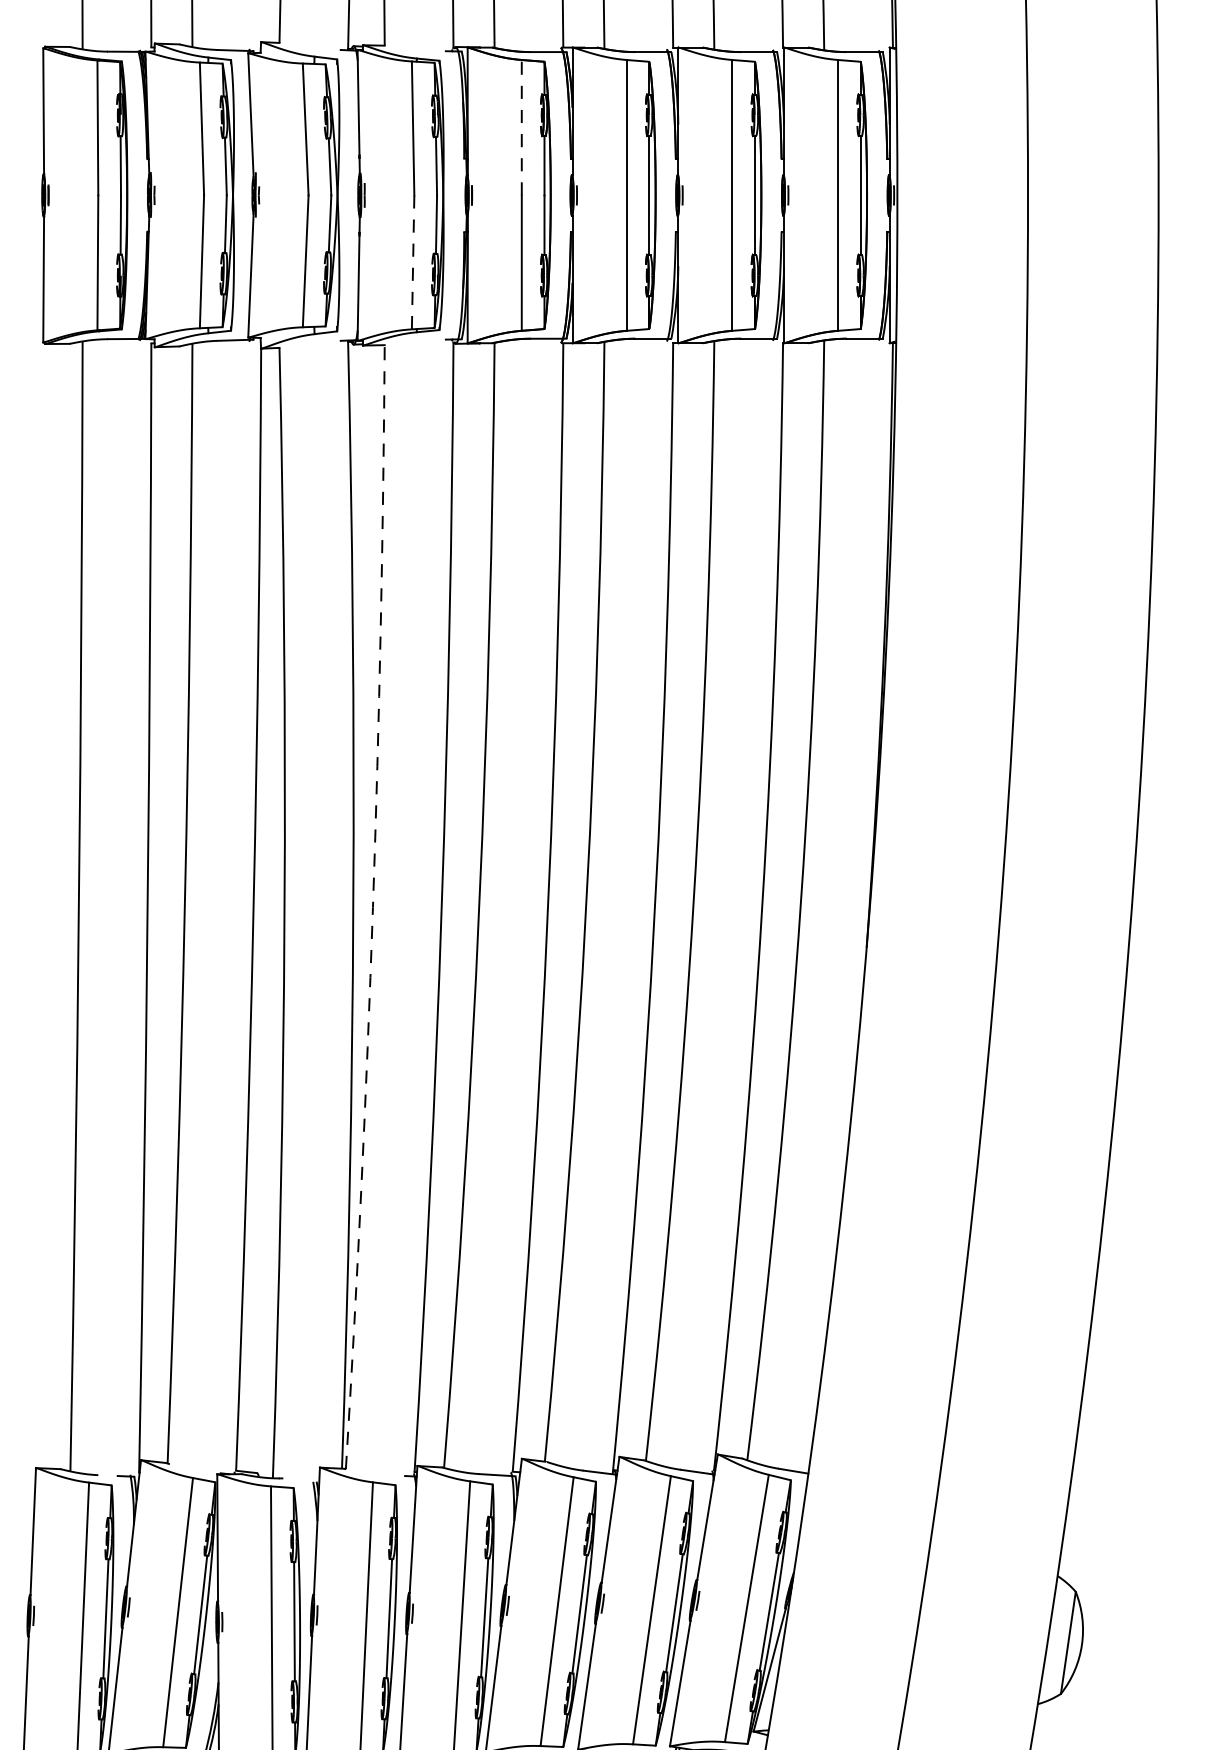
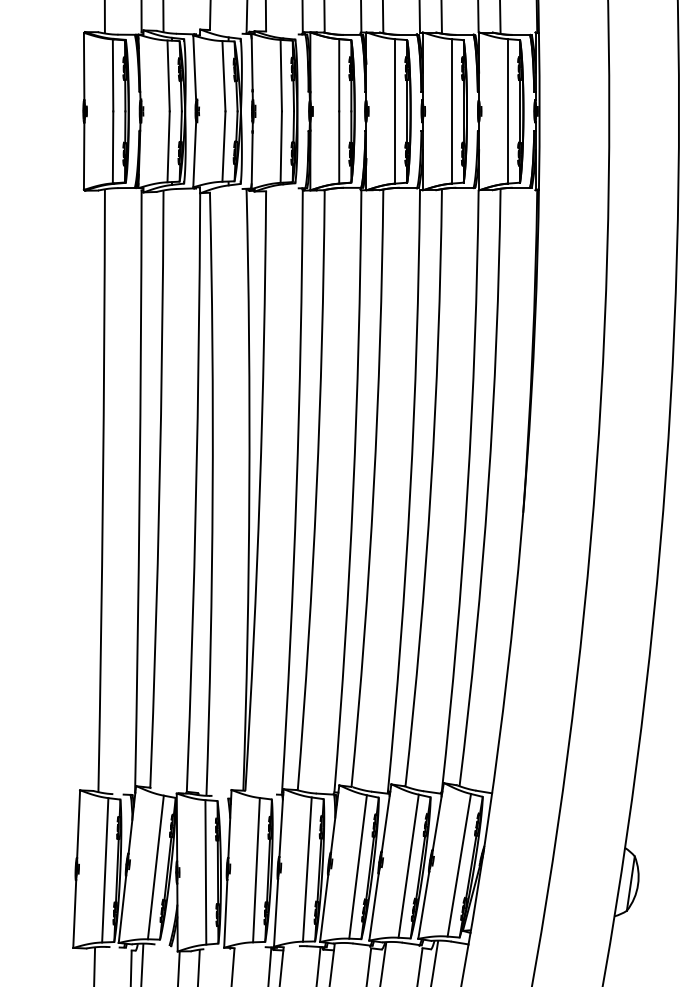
line: (522, 126) -> (339, 74), dashed -> solid
line: (413, 263) -> (281, 147), dashed -> solid
arc: (372, 907) -> (259, 491), dashed -> solid

